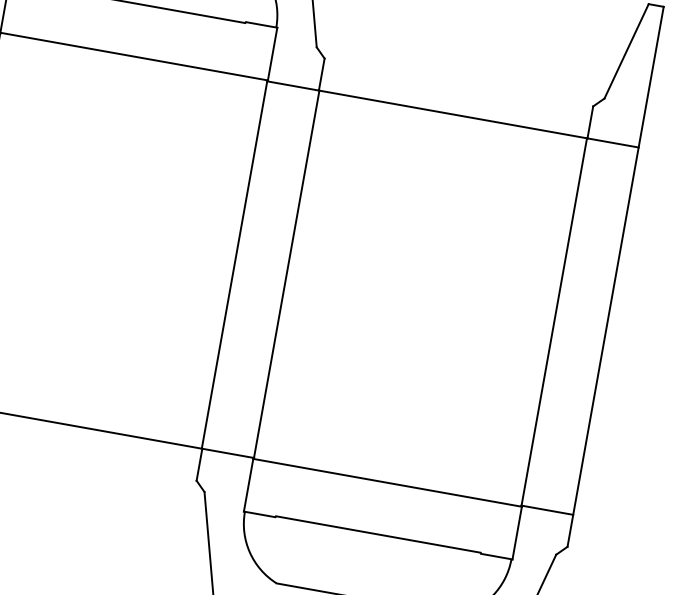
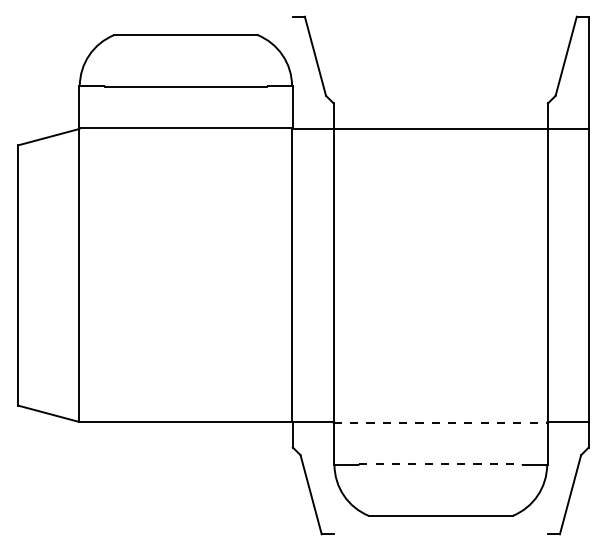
line: (388, 482) -> (441, 422), solid -> dashed
line: (377, 534) -> (440, 464), solid -> dashed

